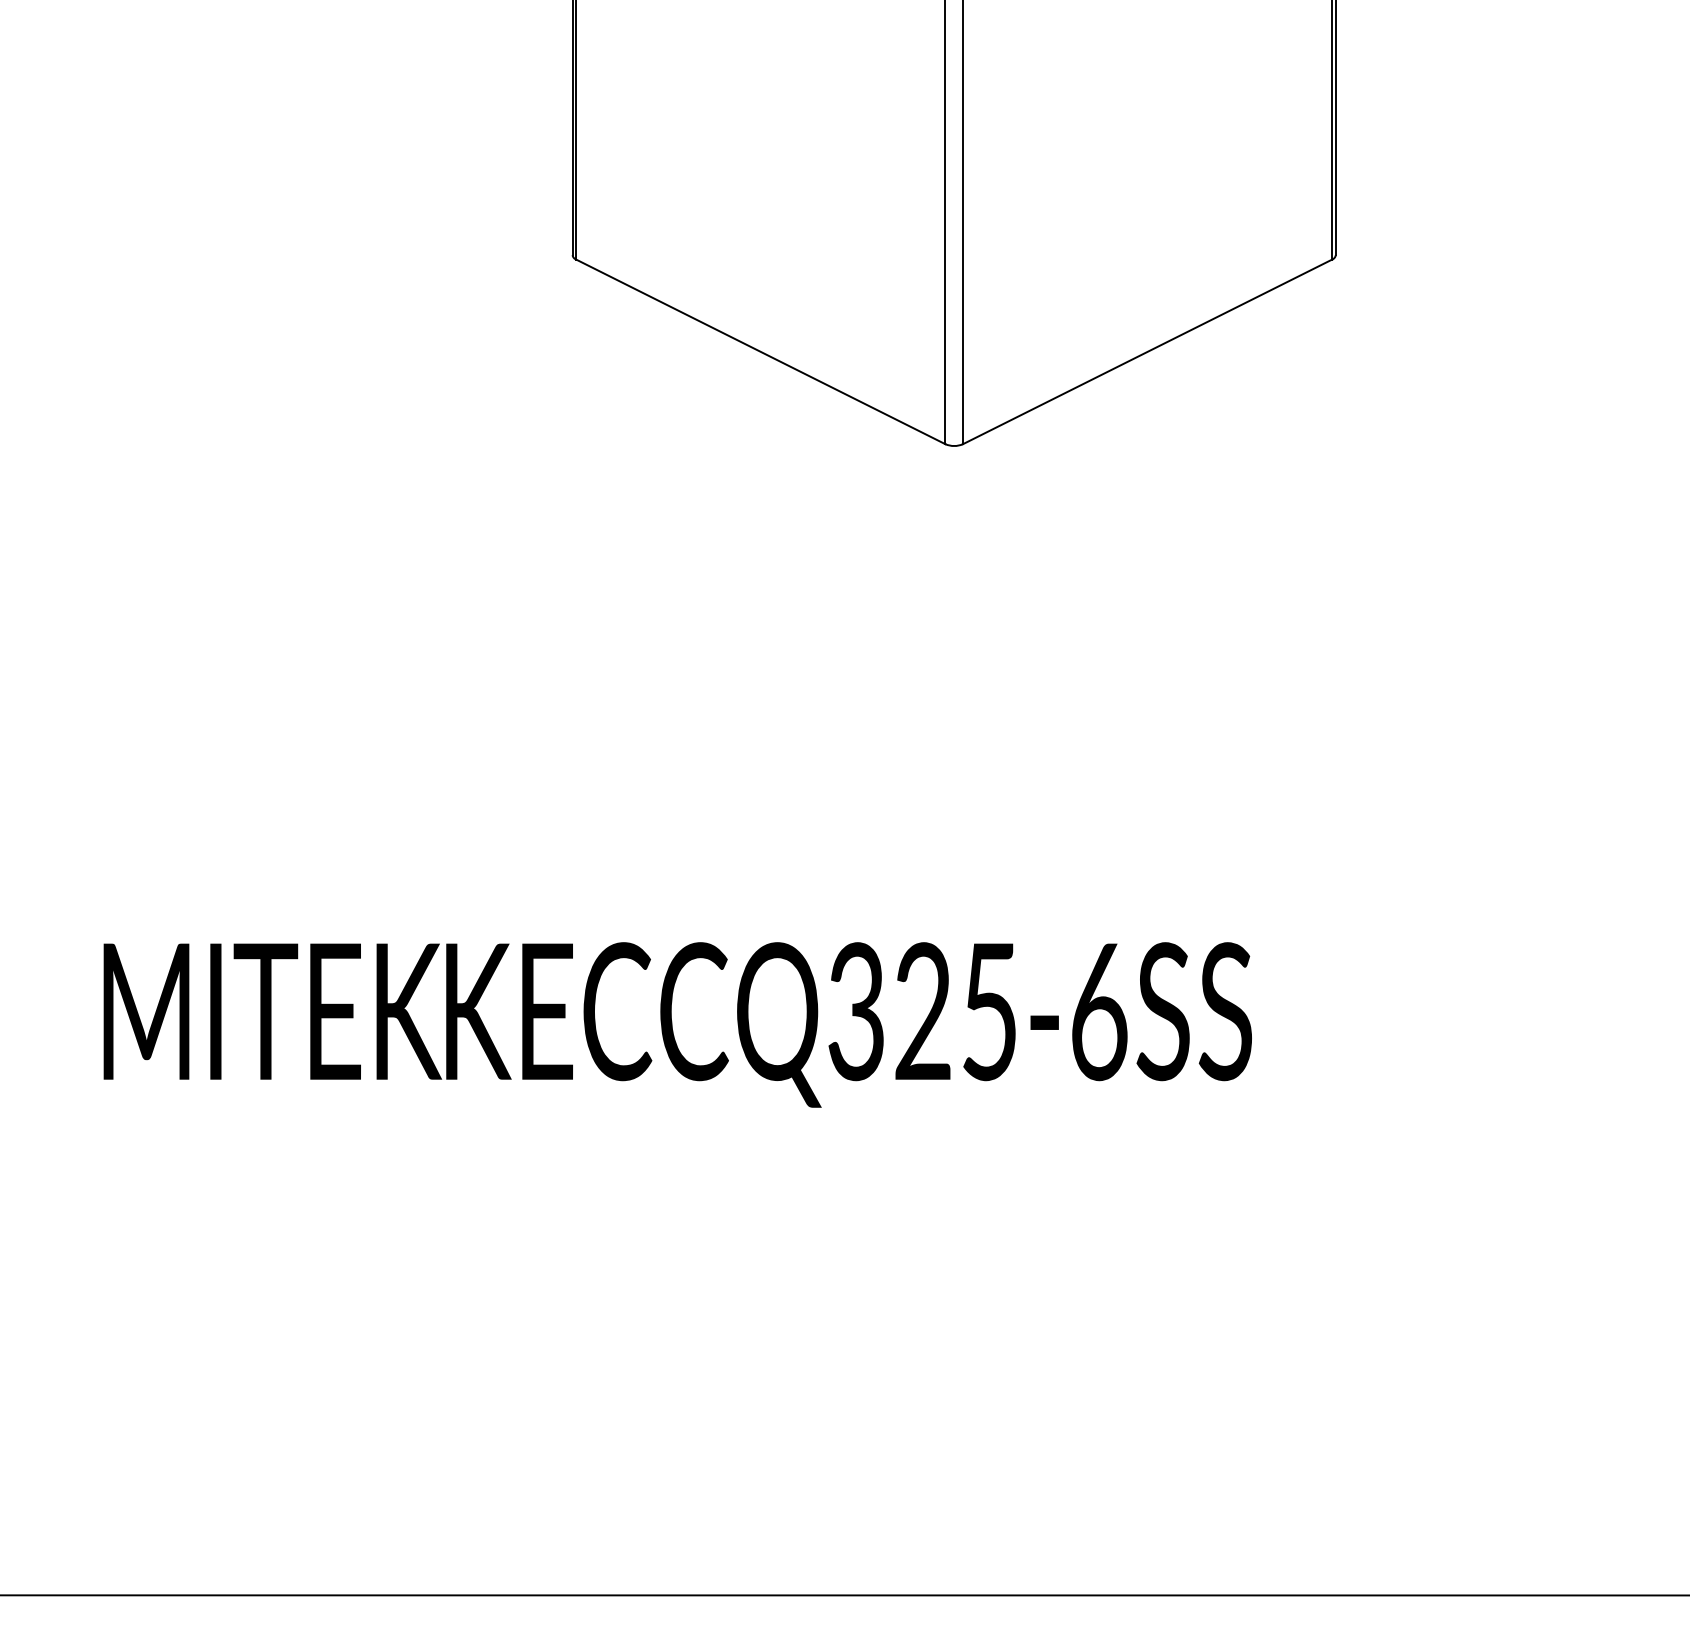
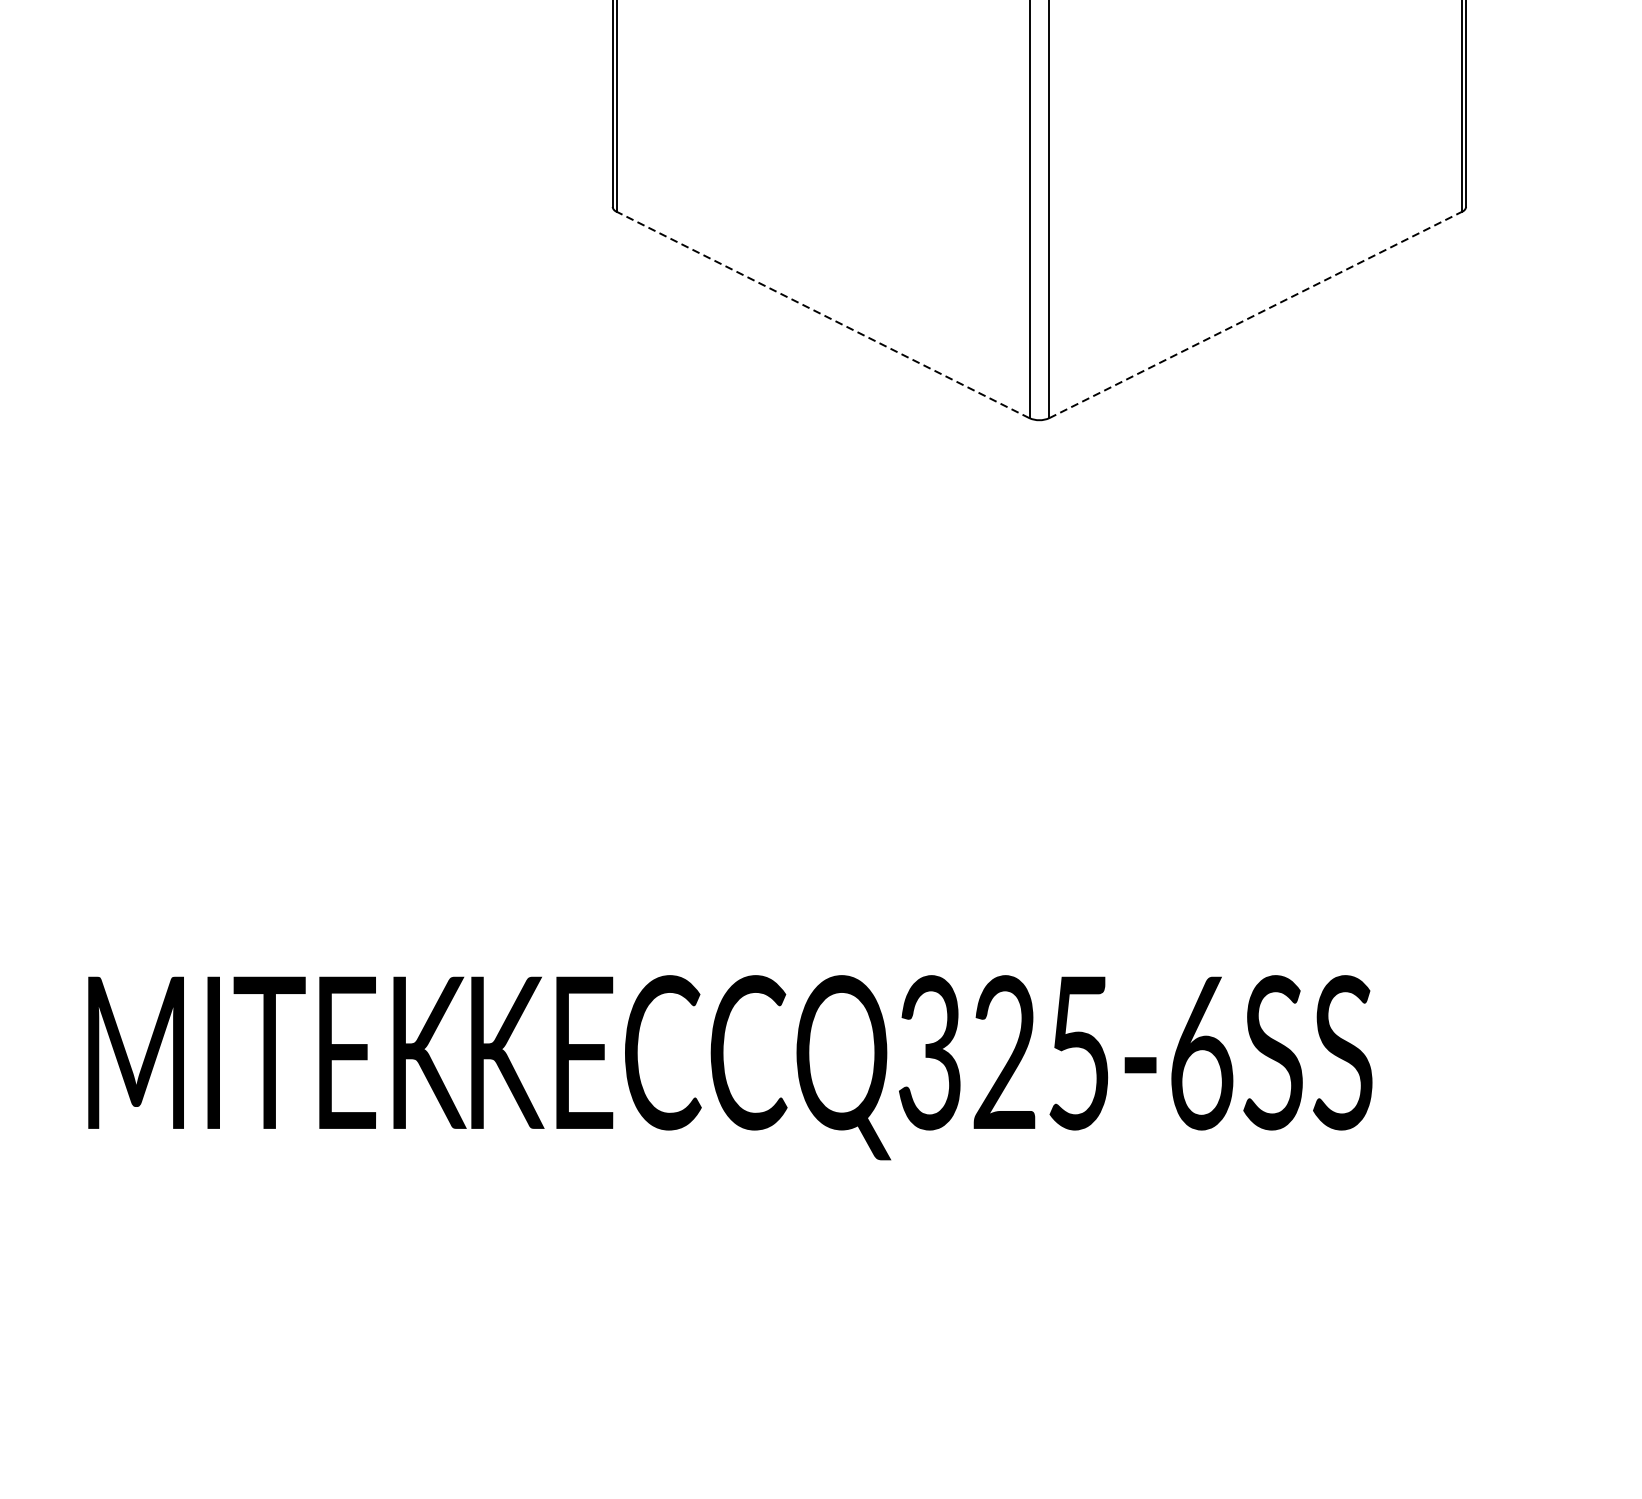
line: (760, 351) -> (822, 314), solid -> dashed
line: (1148, 351) -> (1256, 314), solid -> dashed

